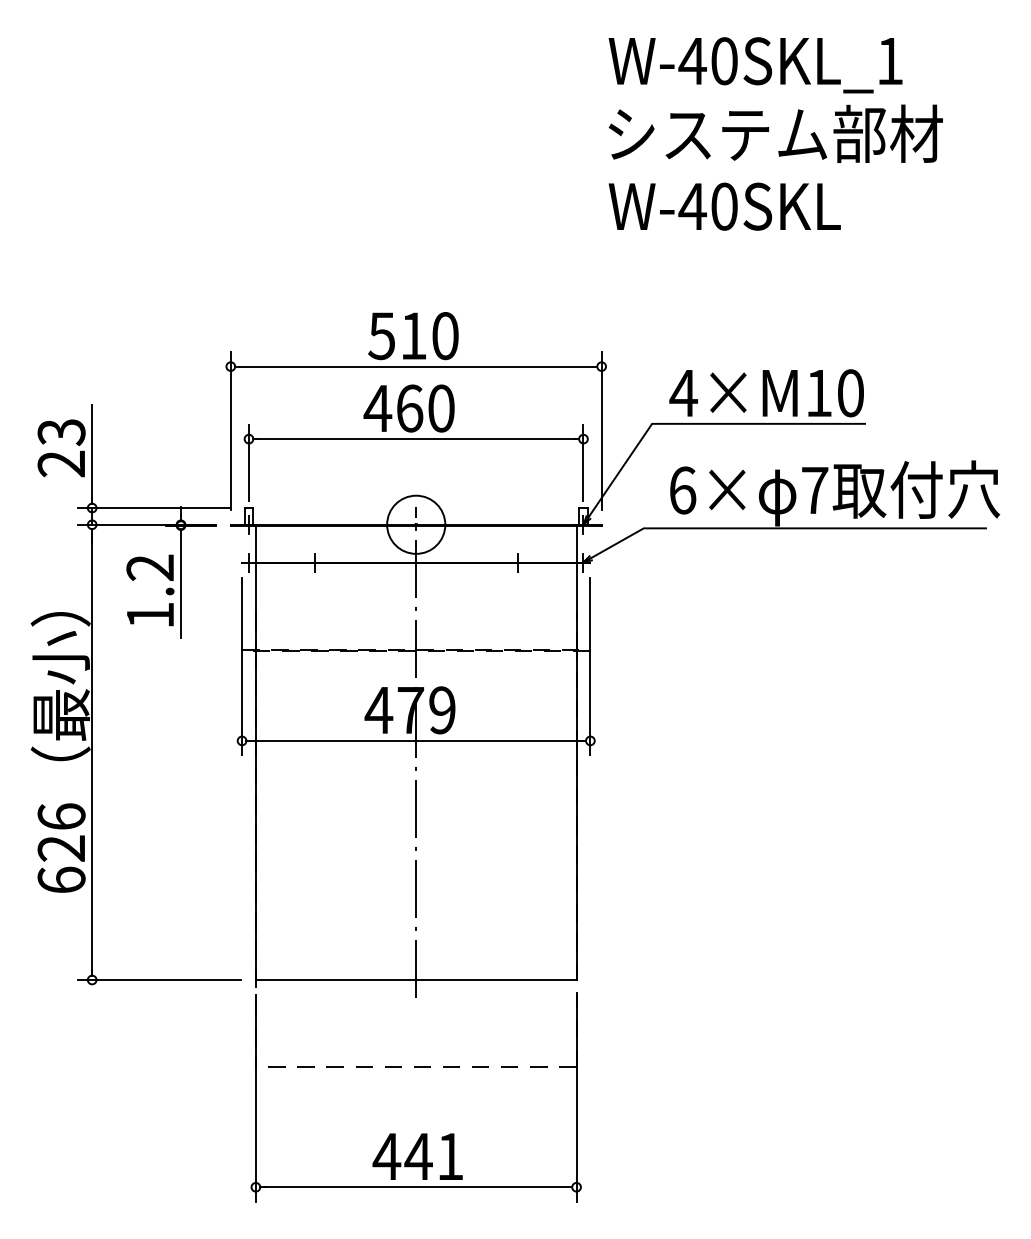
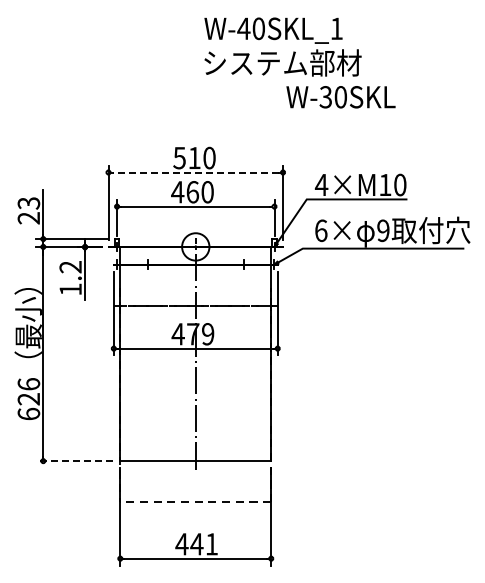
text: (774, 98) -> (282, 46), moved
text: (691, 207) -> (325, 97), W-40SKL -> W-30SKL
line: (415, 366) -> (195, 172), solid -> dashed
text: (815, 489) -> (383, 230), 7 -> 9
line: (158, 980) -> (74, 461), solid -> dashed

